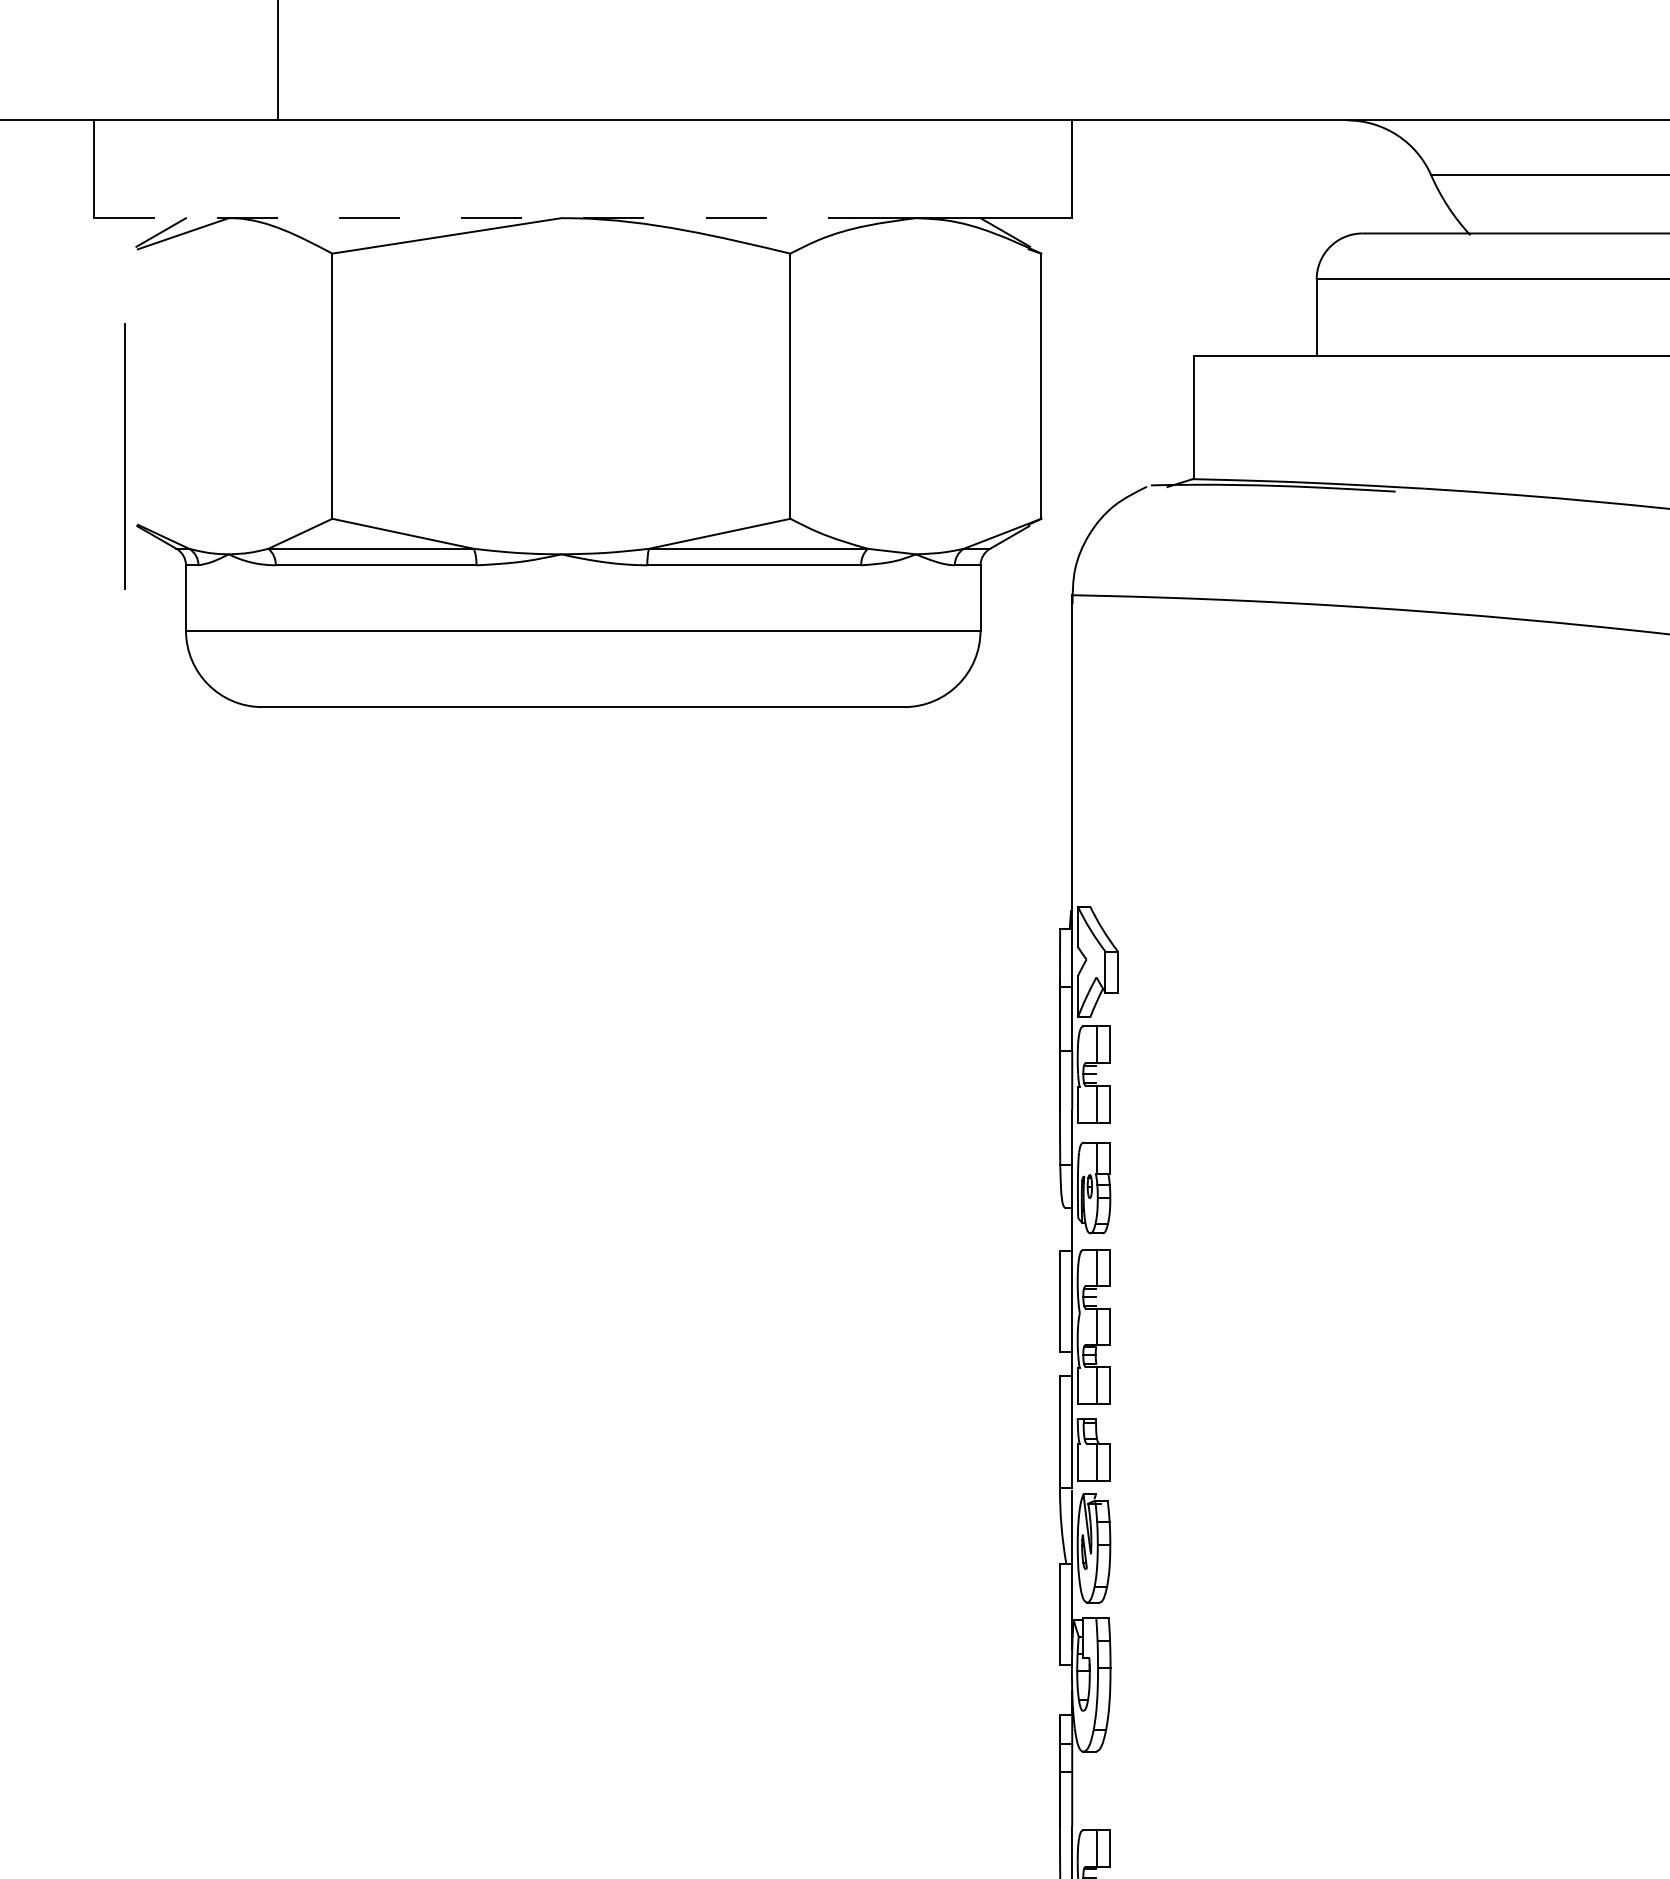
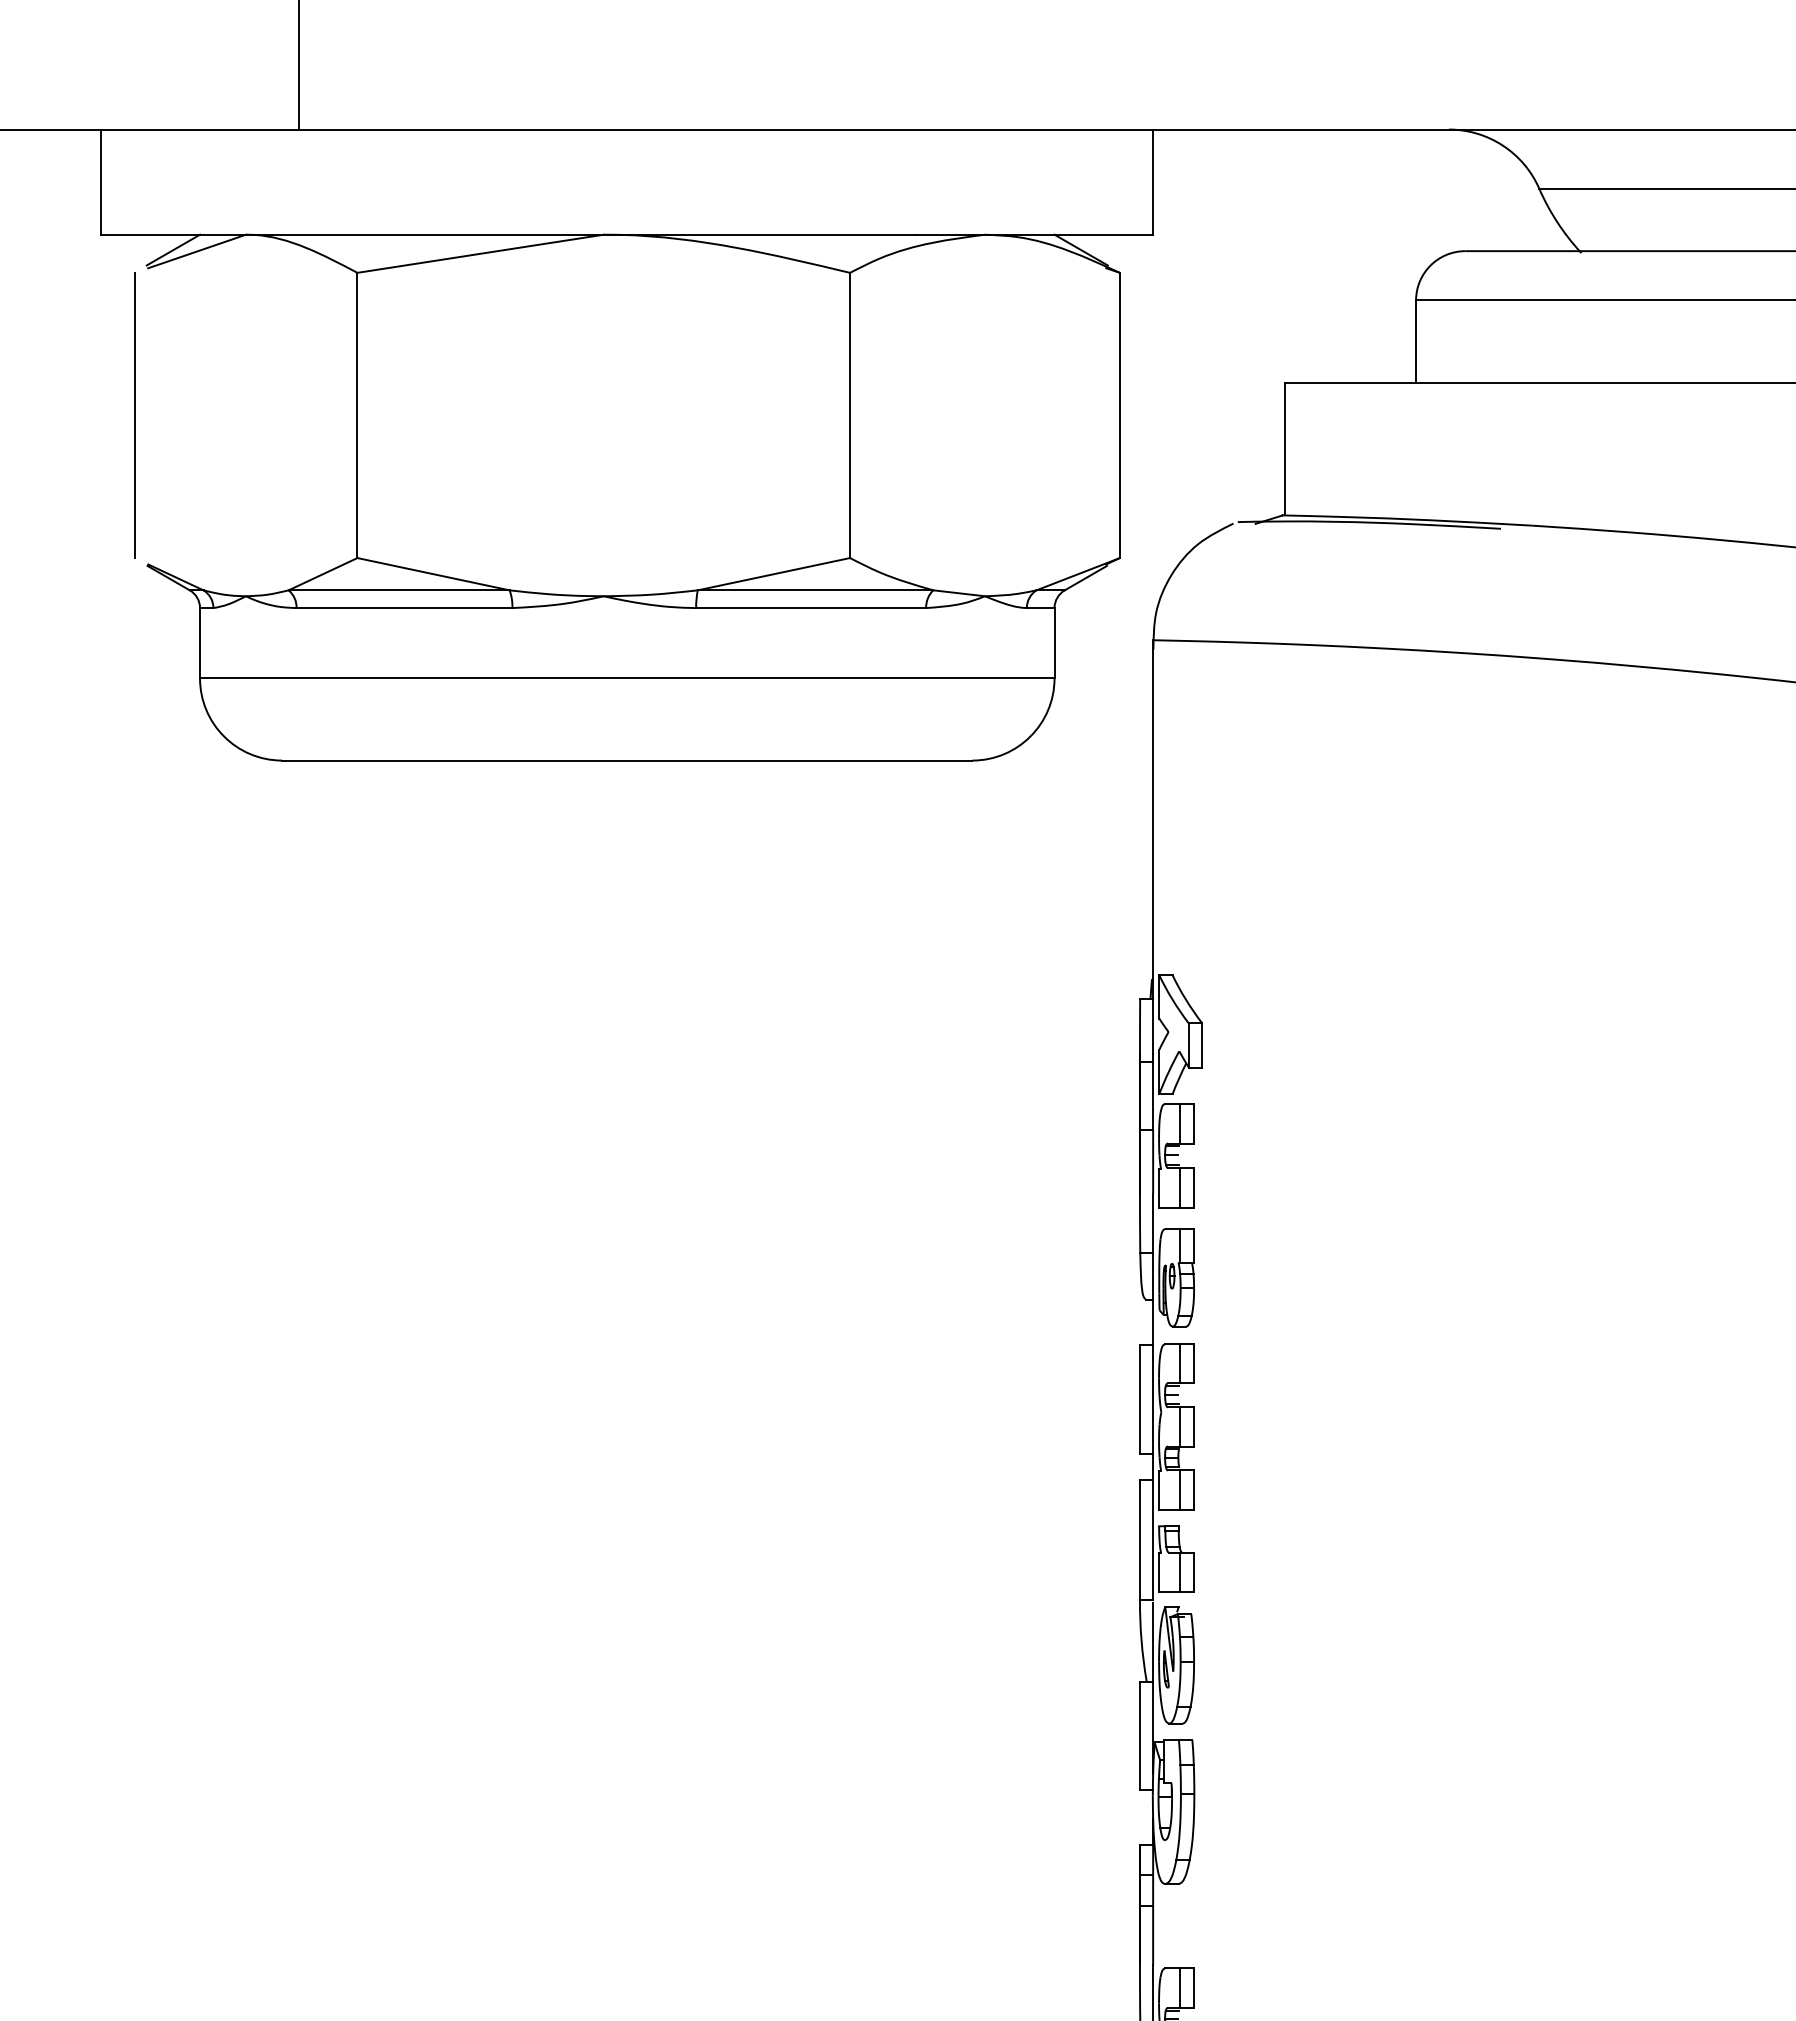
line: (472, 217) -> (508, 234), dashed -> solid
line: (125, 456) -> (134, 415), moved

